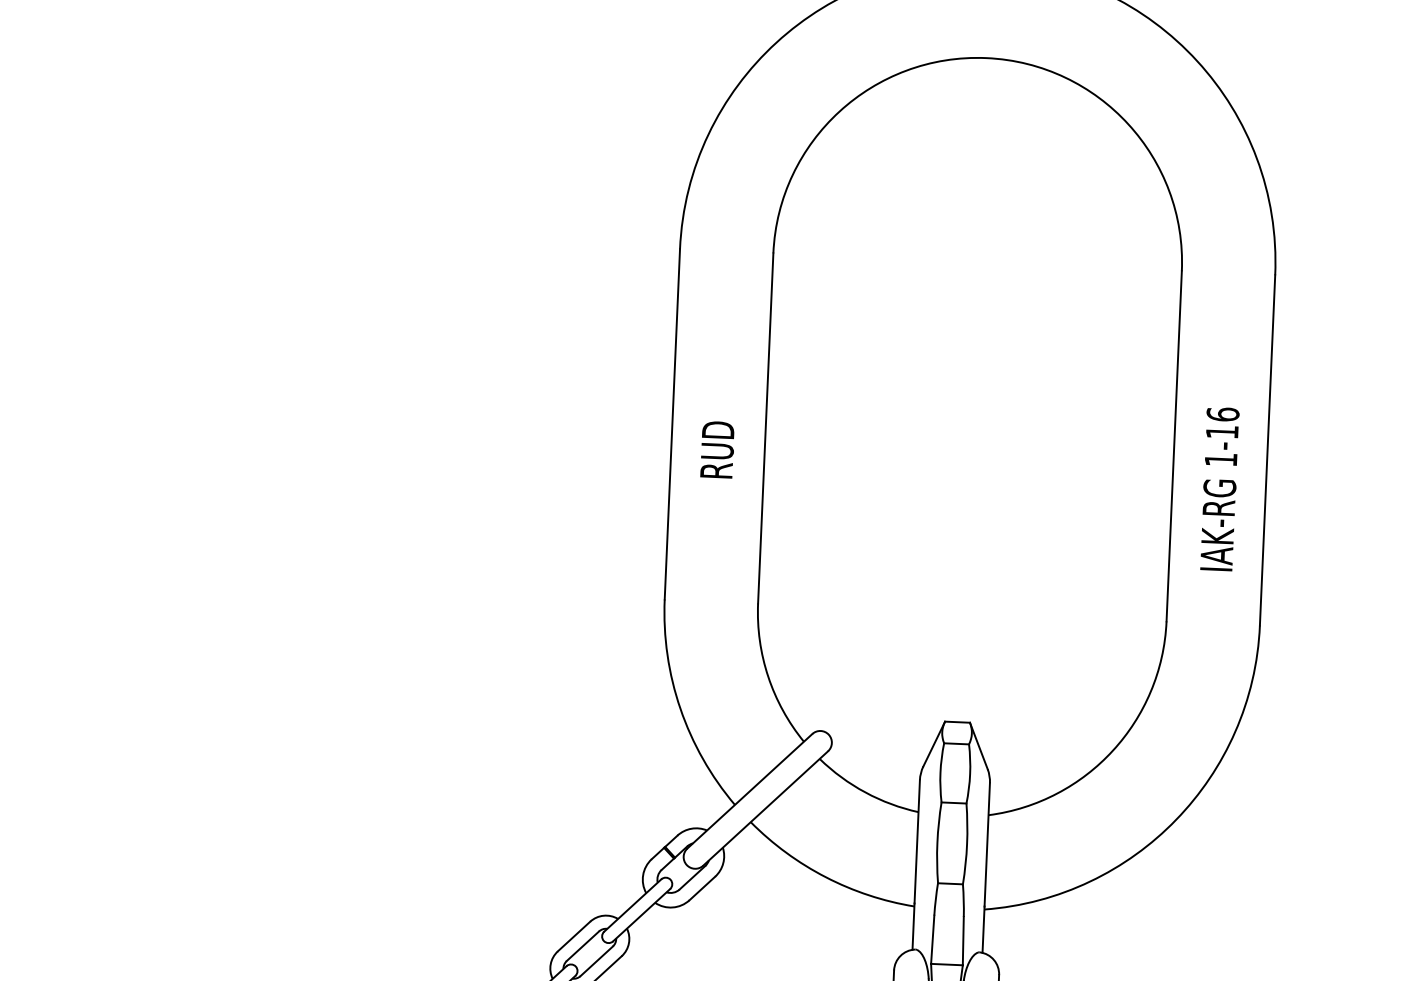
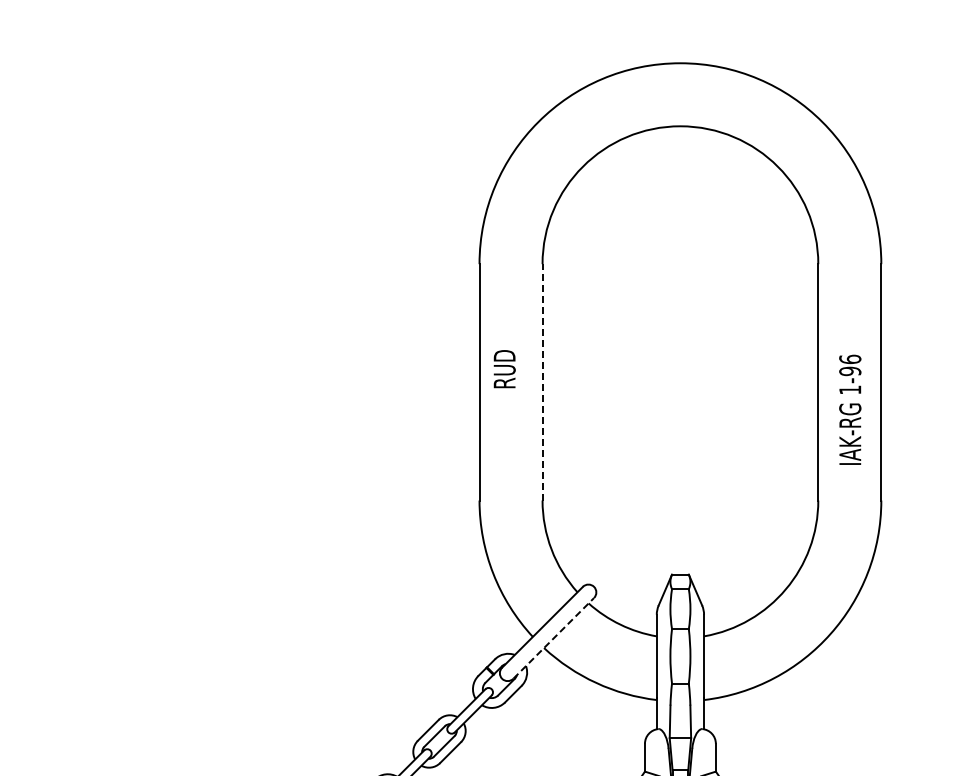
line: (765, 427) -> (542, 381), solid -> dashed
text: (1222, 432) -> (850, 371), 1-16 -> 1-96
text: (717, 450) -> (504, 369), moved
line: (765, 808) -> (553, 638), solid -> dashed

